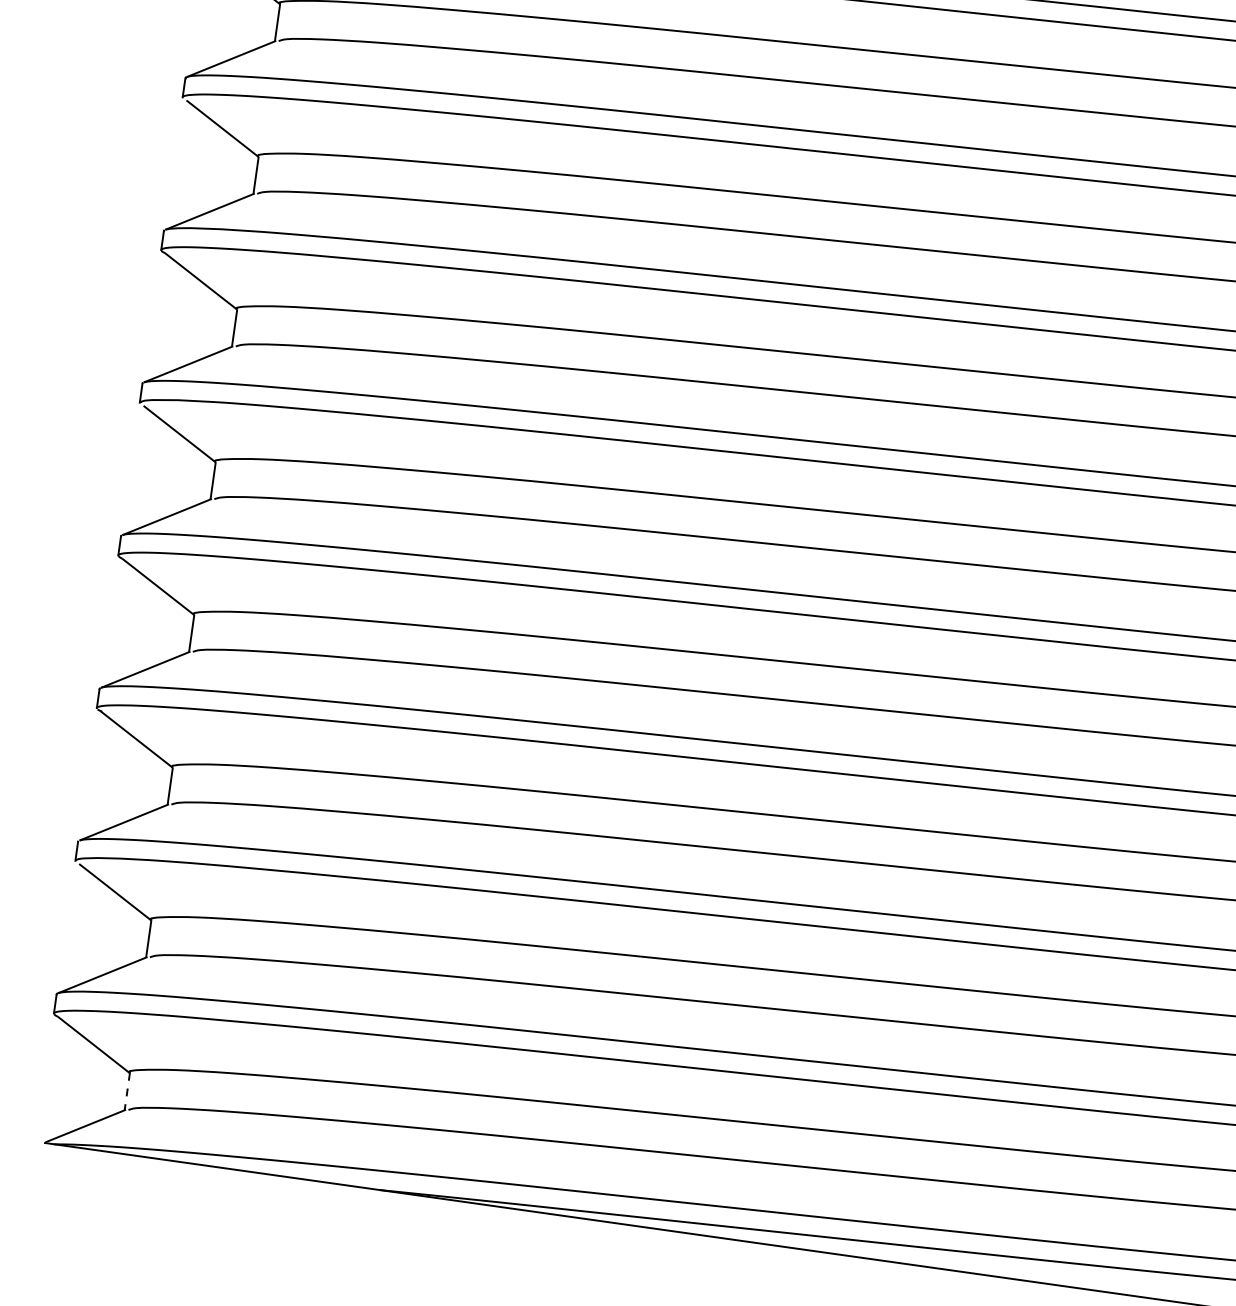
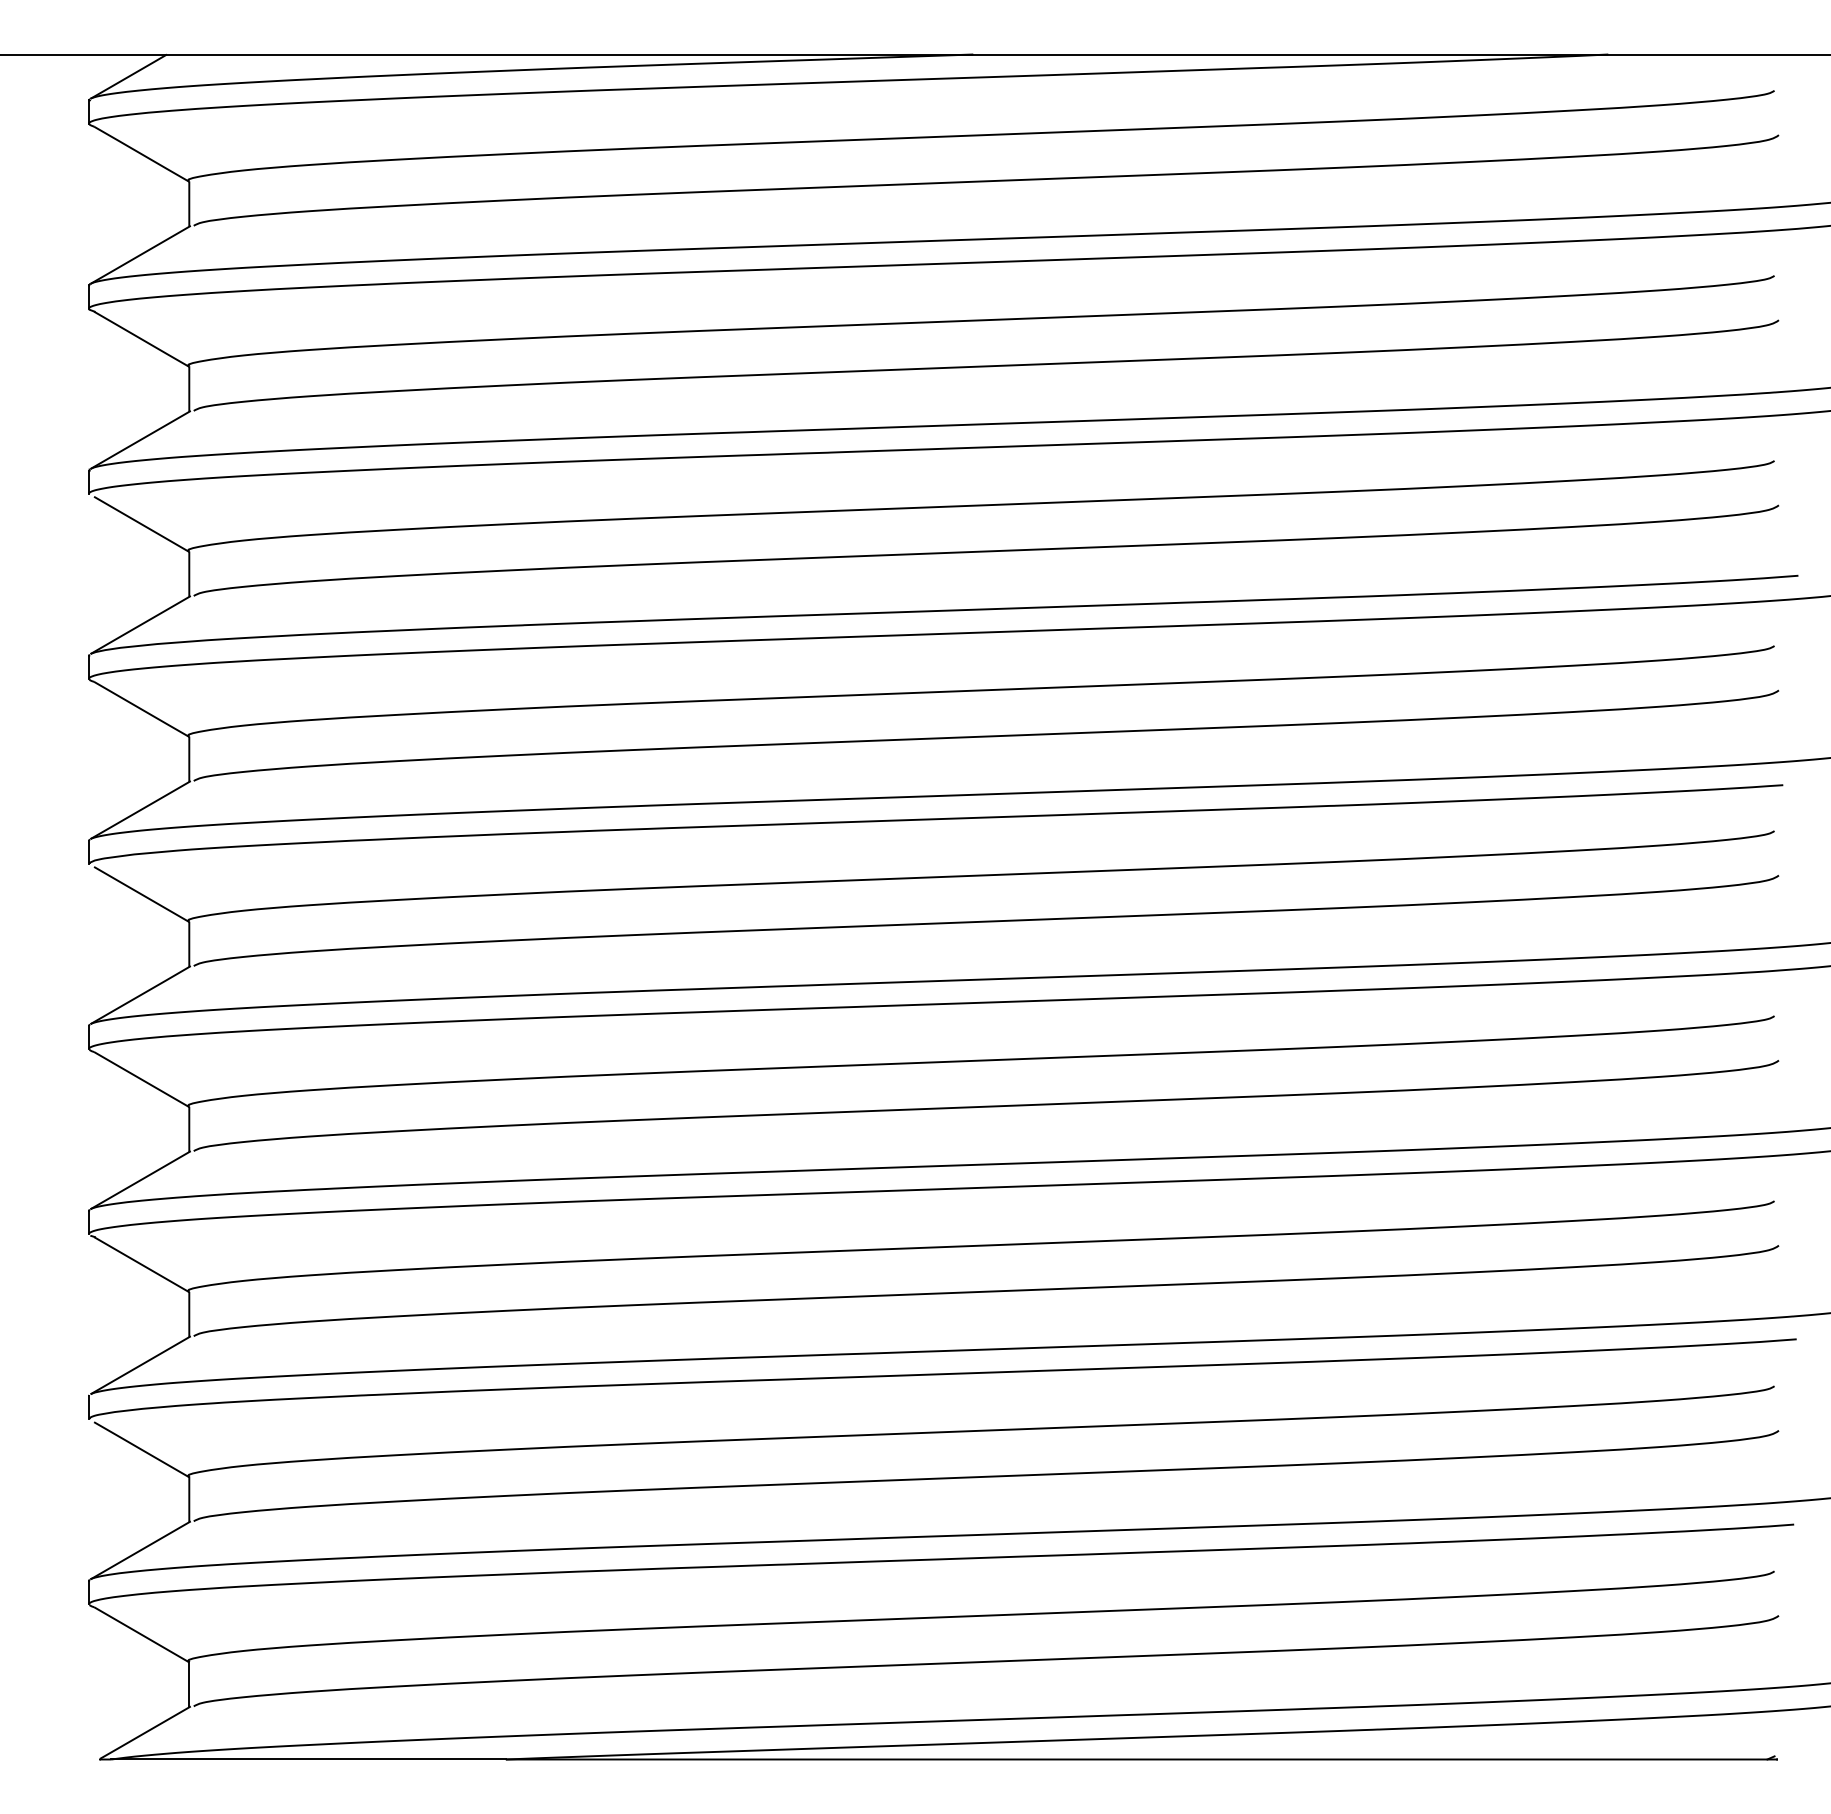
line: (127, 1091) -> (189, 1684), dashed -> solid

